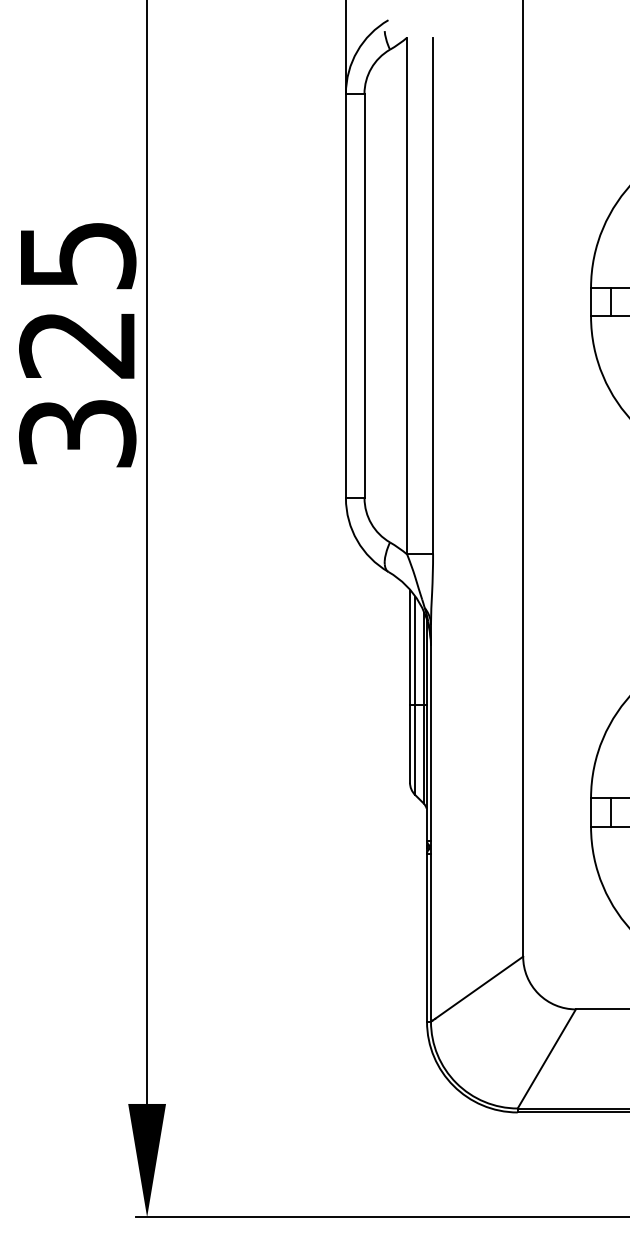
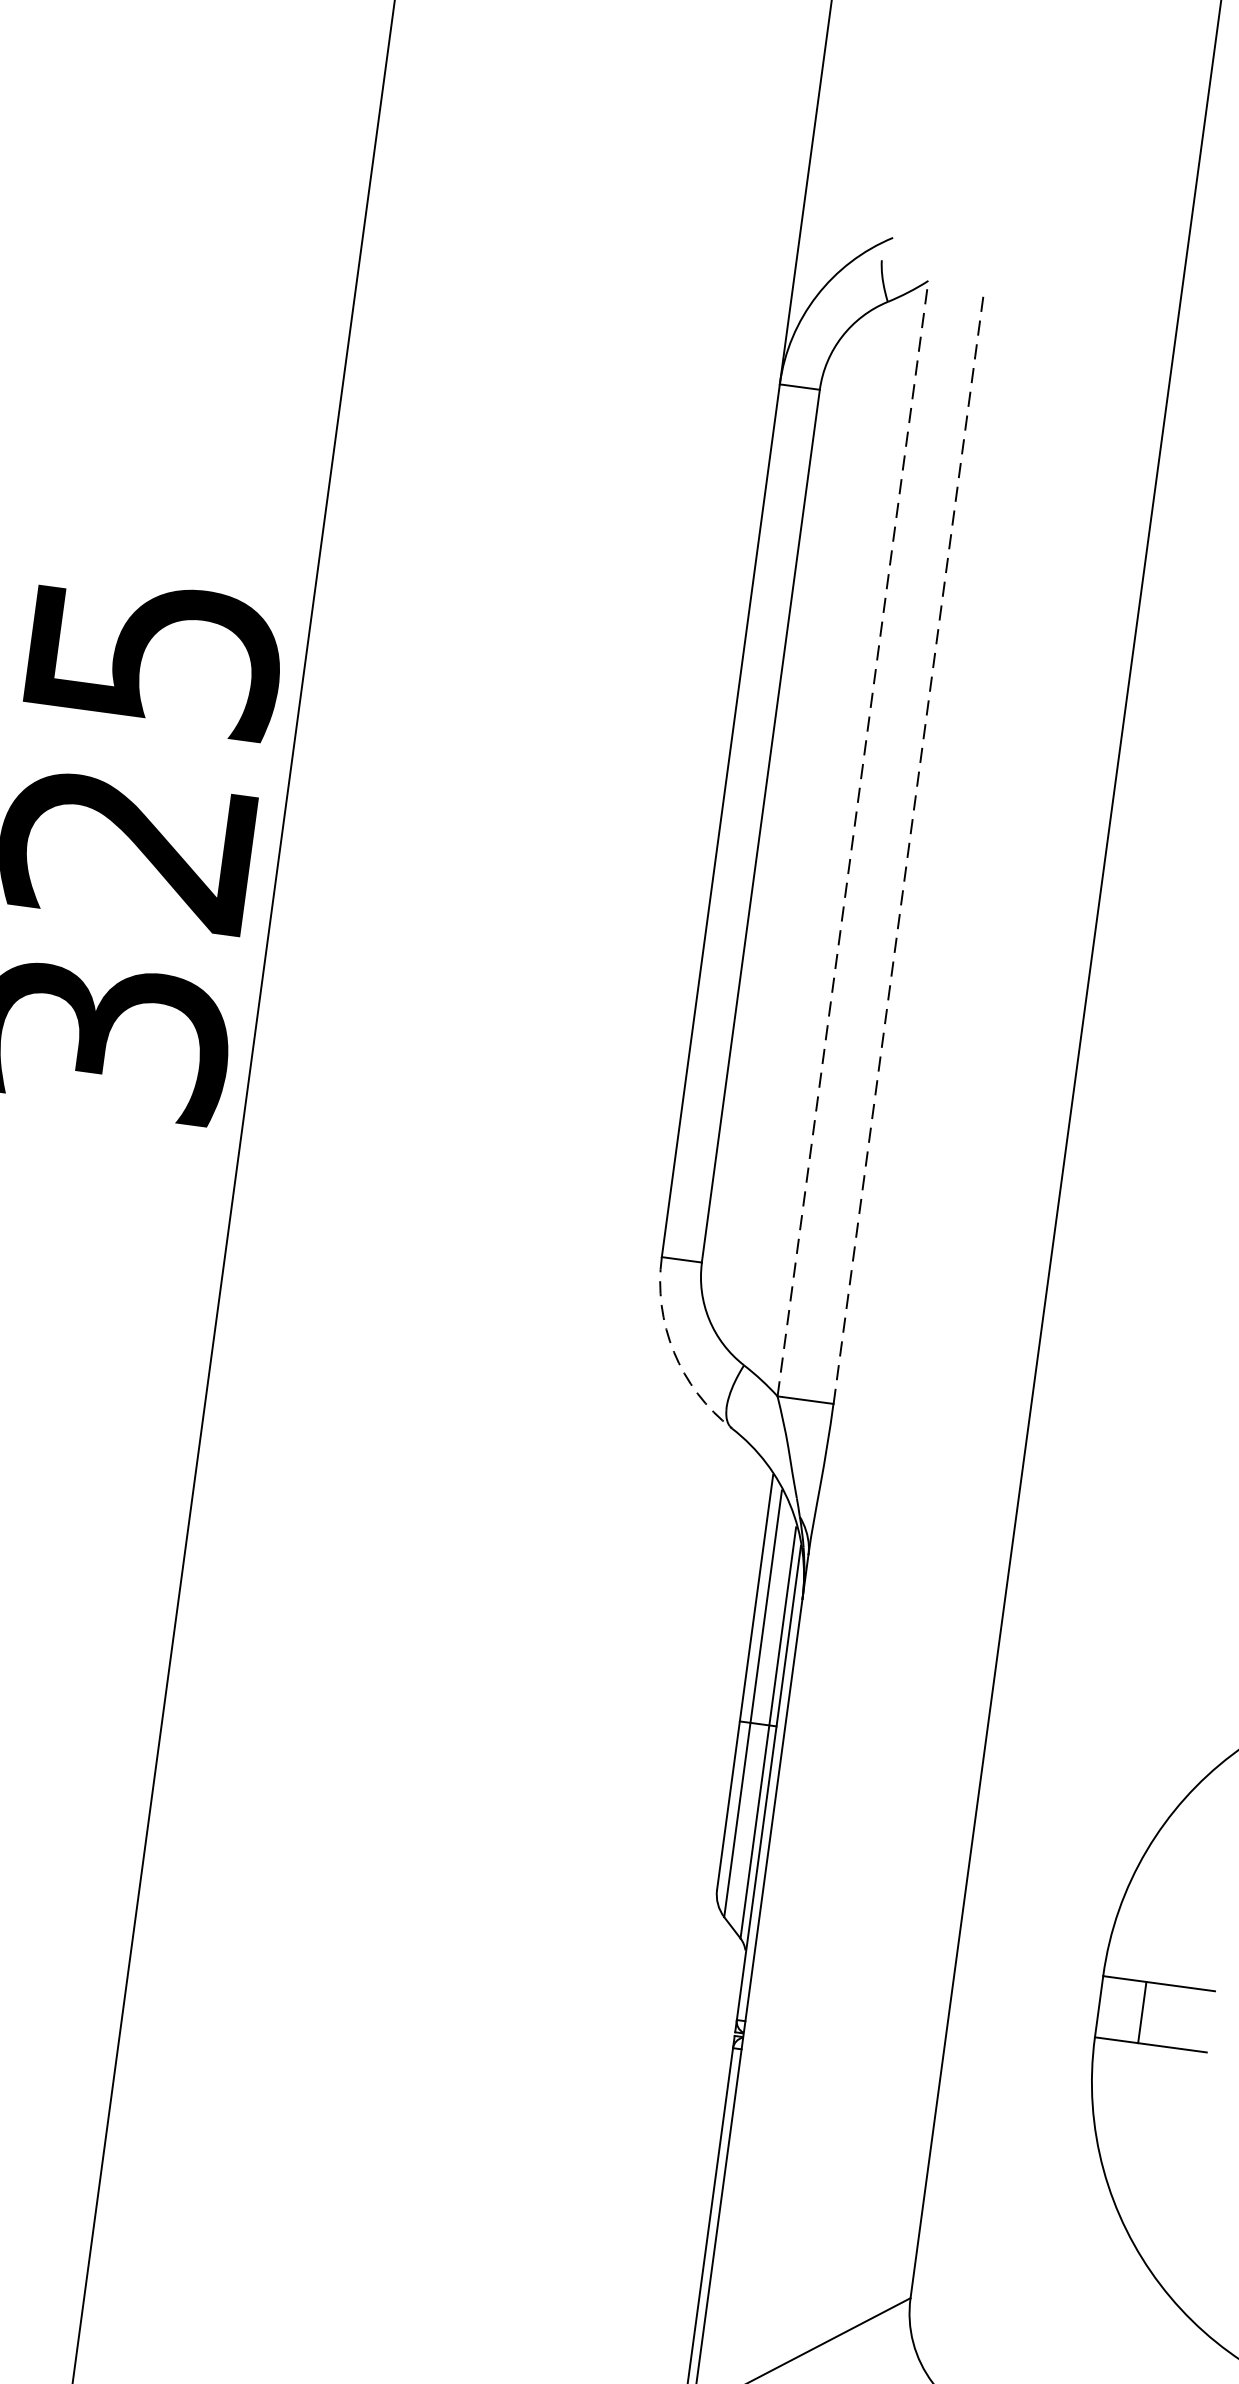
line: (407, 295) -> (853, 837), solid -> dashed
line: (433, 295) -> (909, 845), solid -> dashed
arc: (357, 540) -> (674, 1351), solid -> dashed

